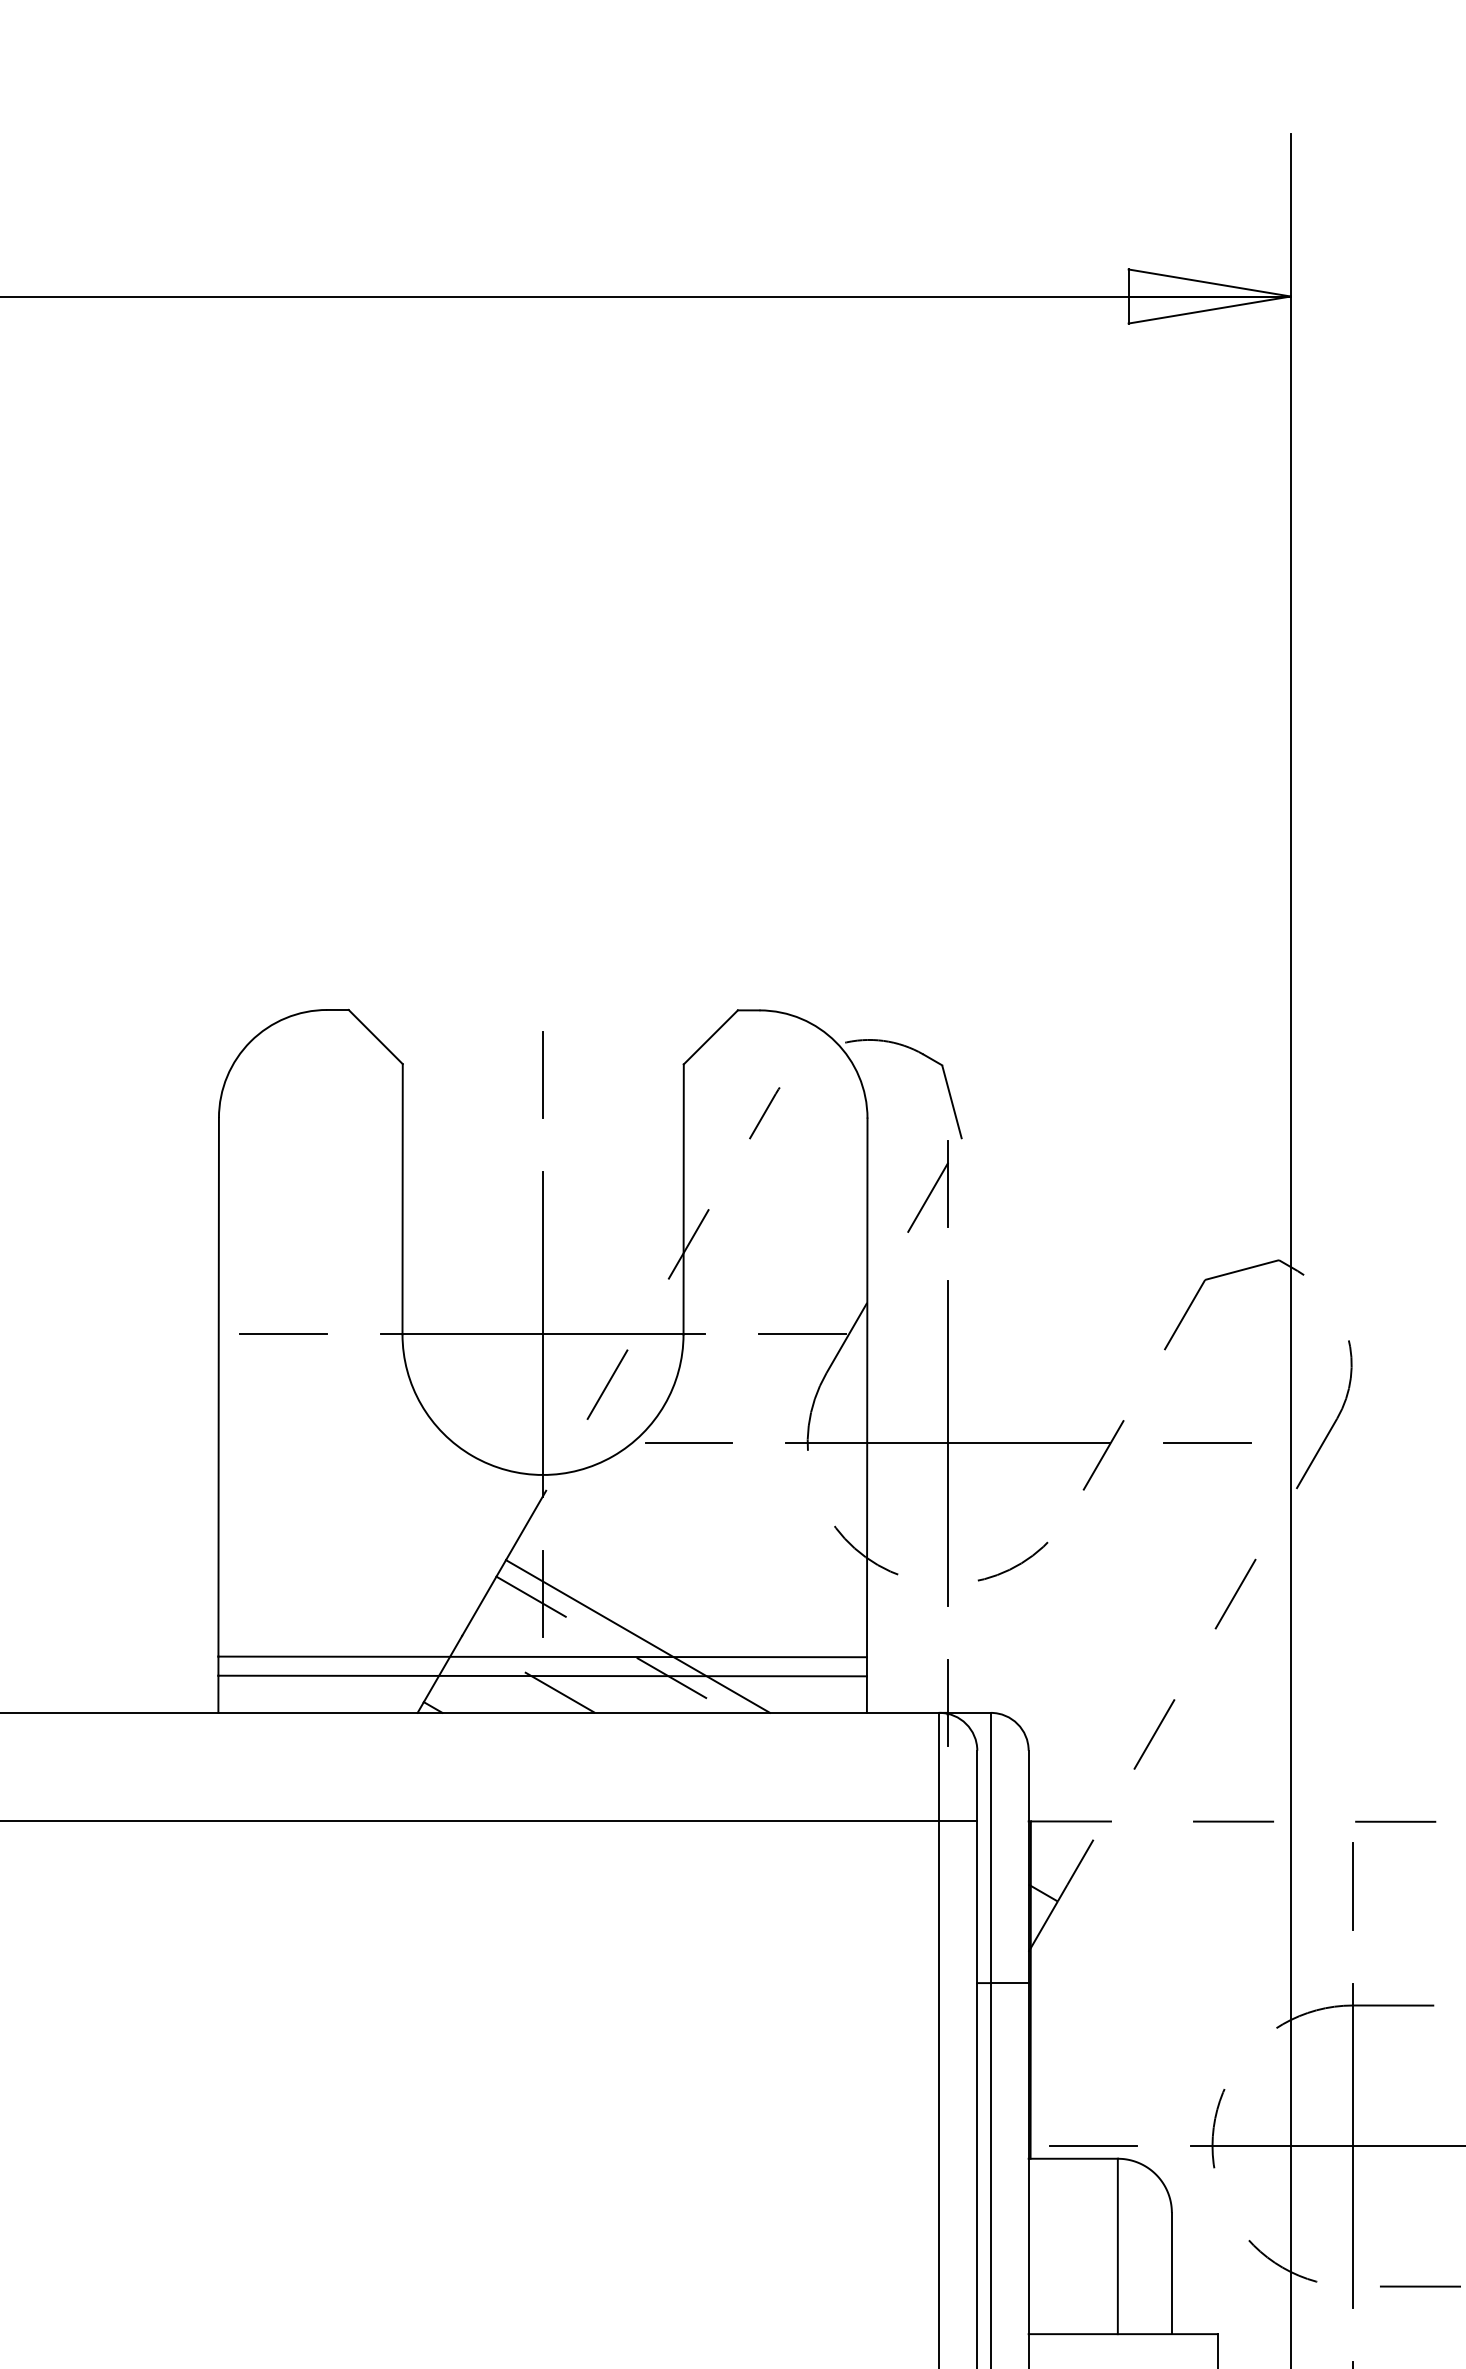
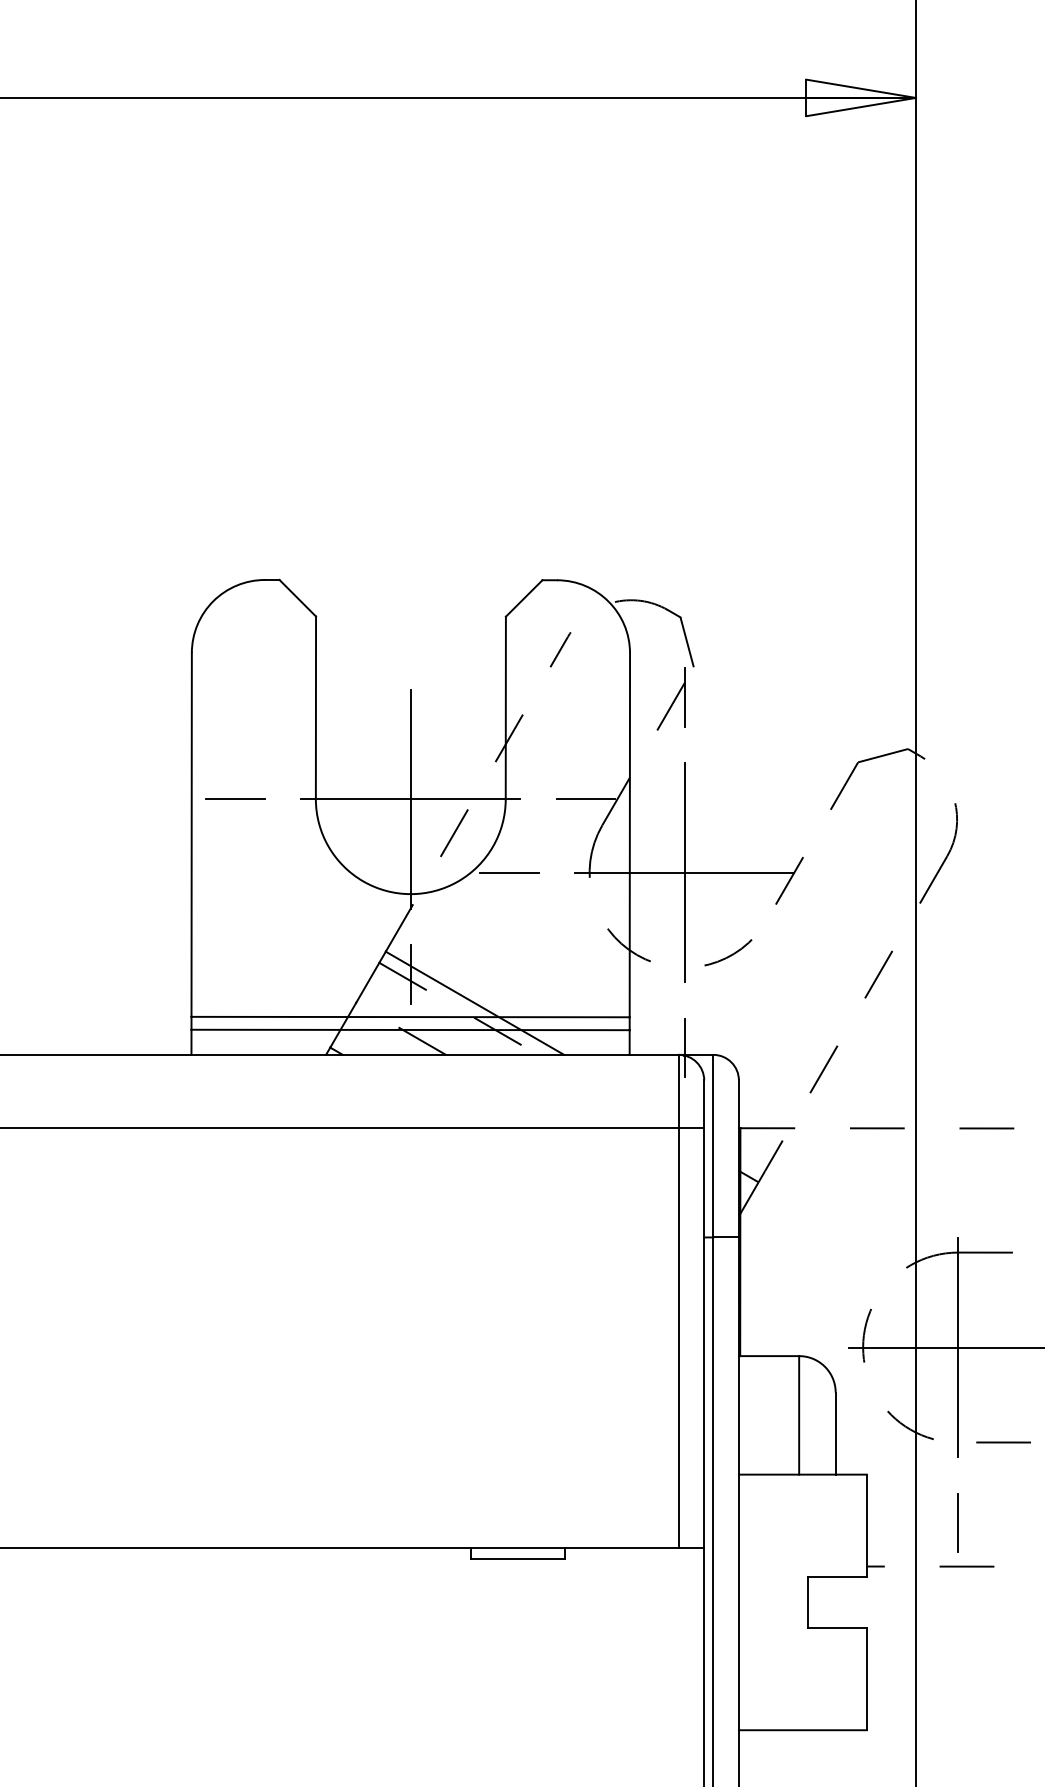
line: (542, 1074) -> (410, 623), removed
line: (1207, 1442) -> (859, 872), removed
line: (1353, 1886) -> (958, 1172), removed
line: (1093, 2145) -> (782, 1347), removed

